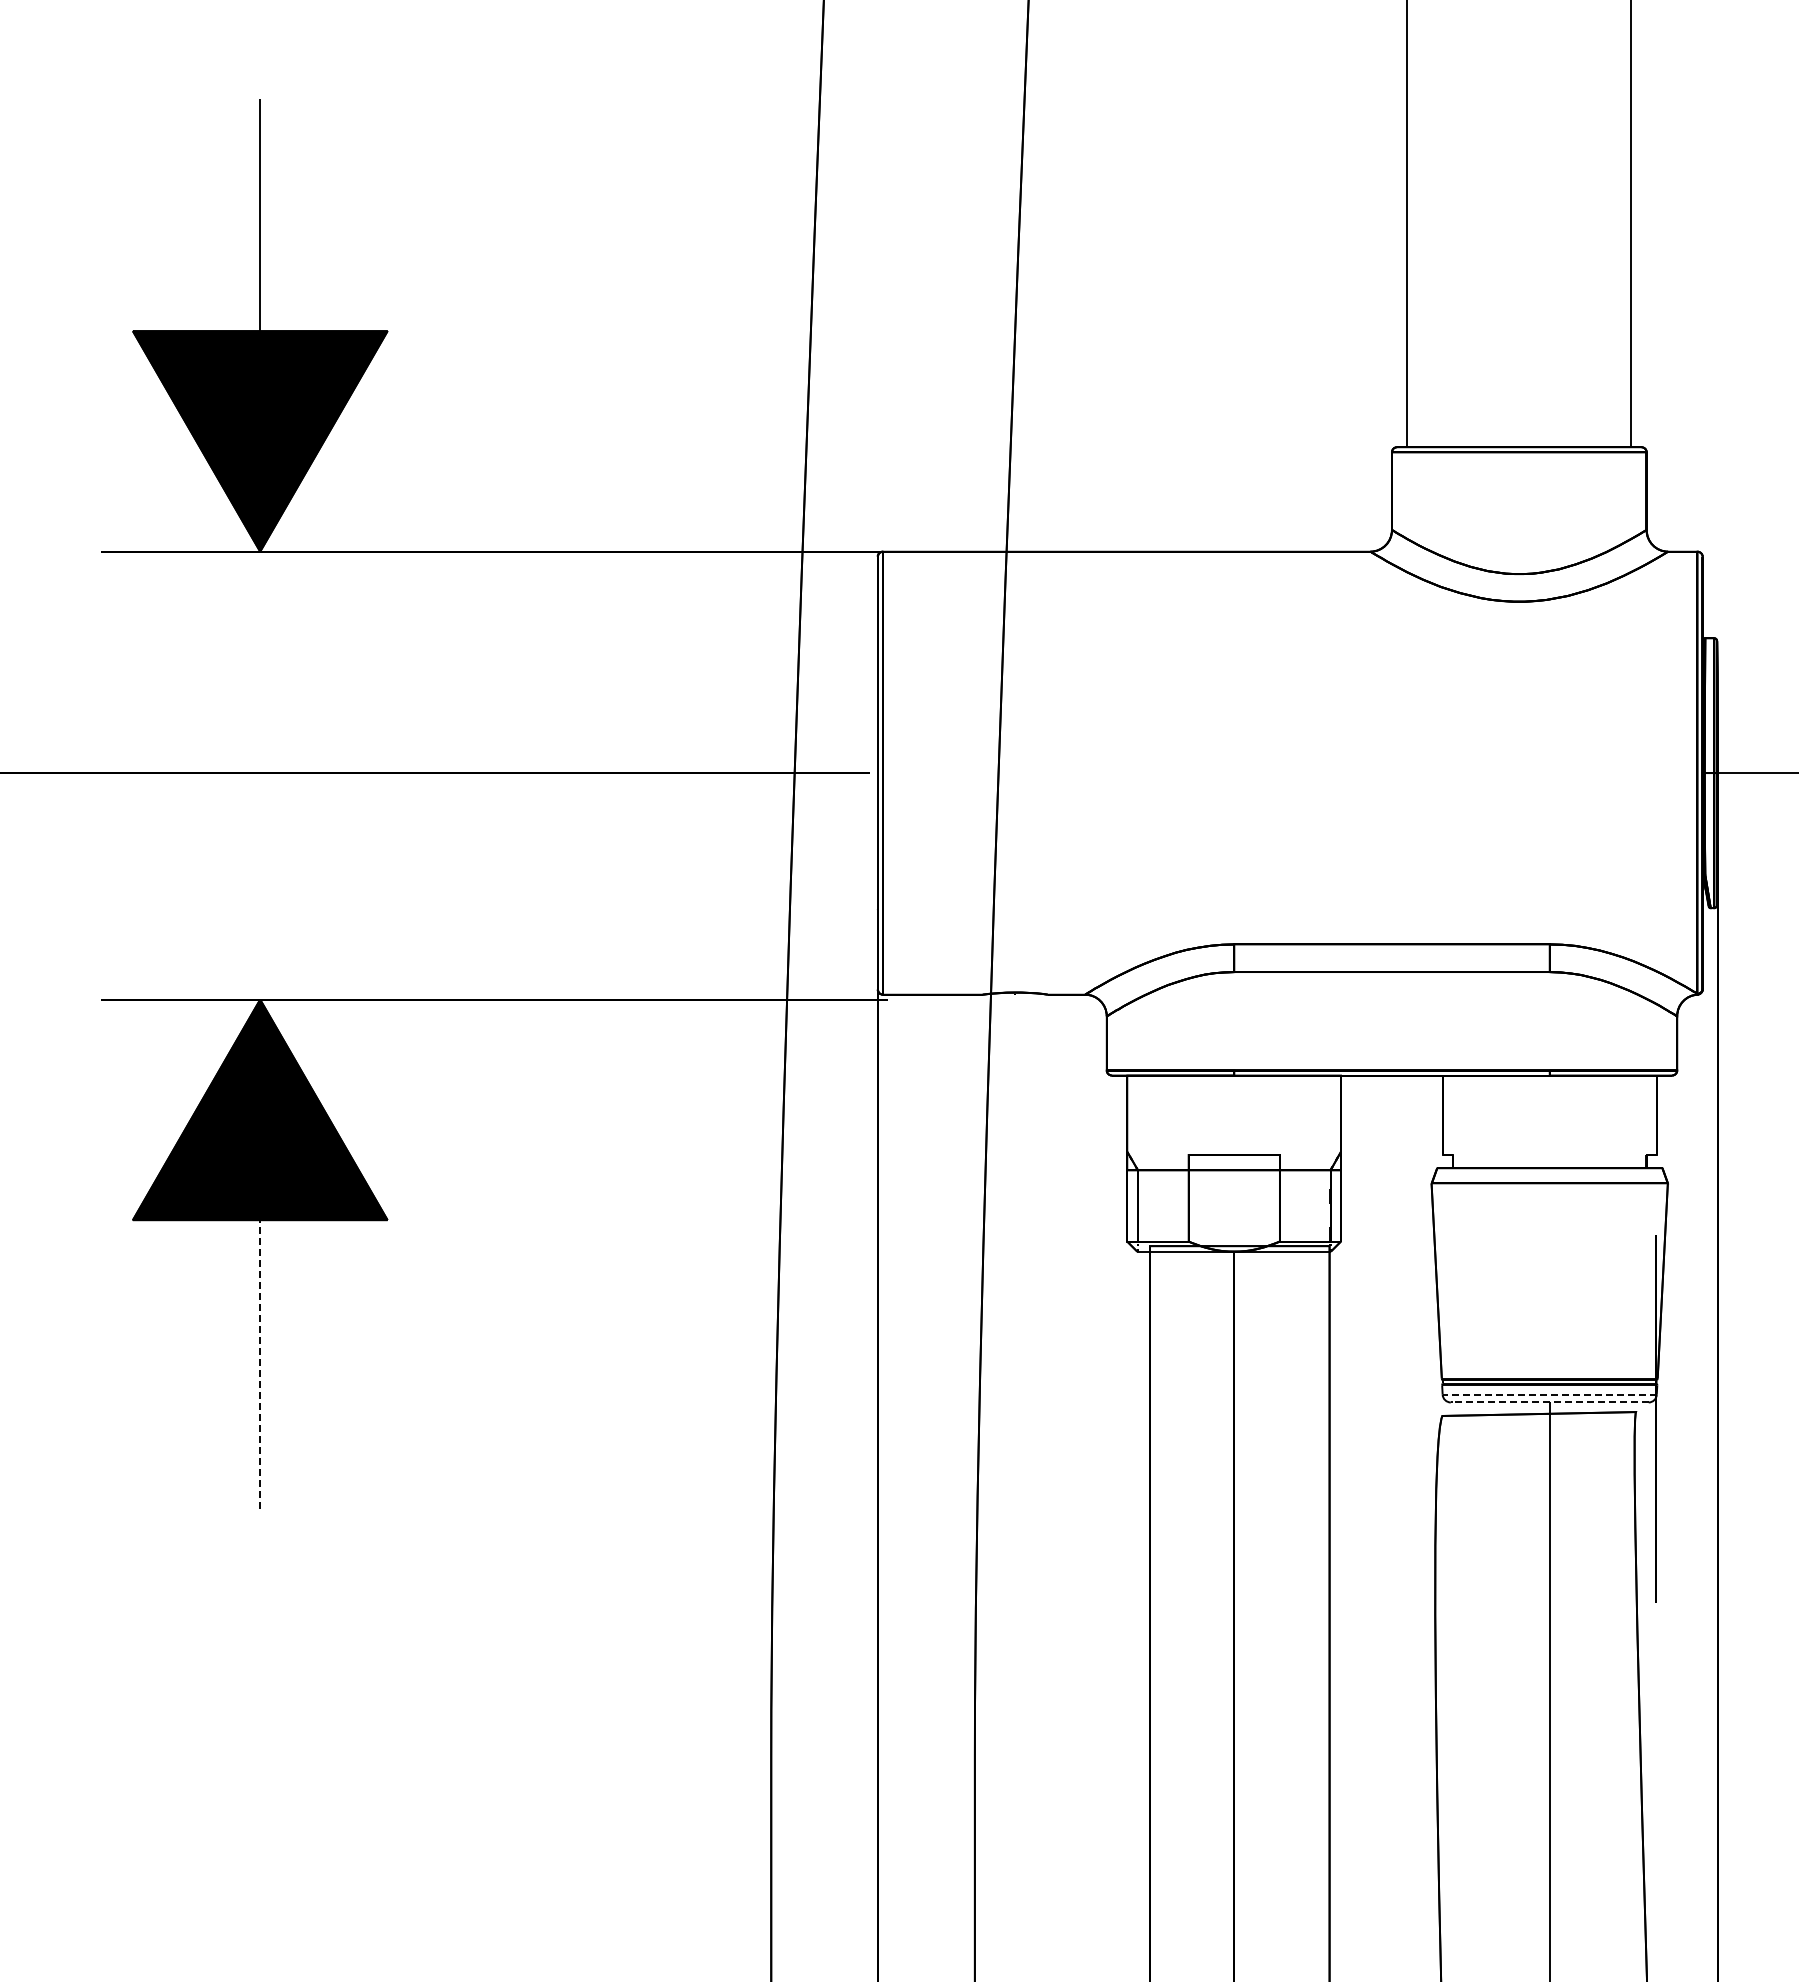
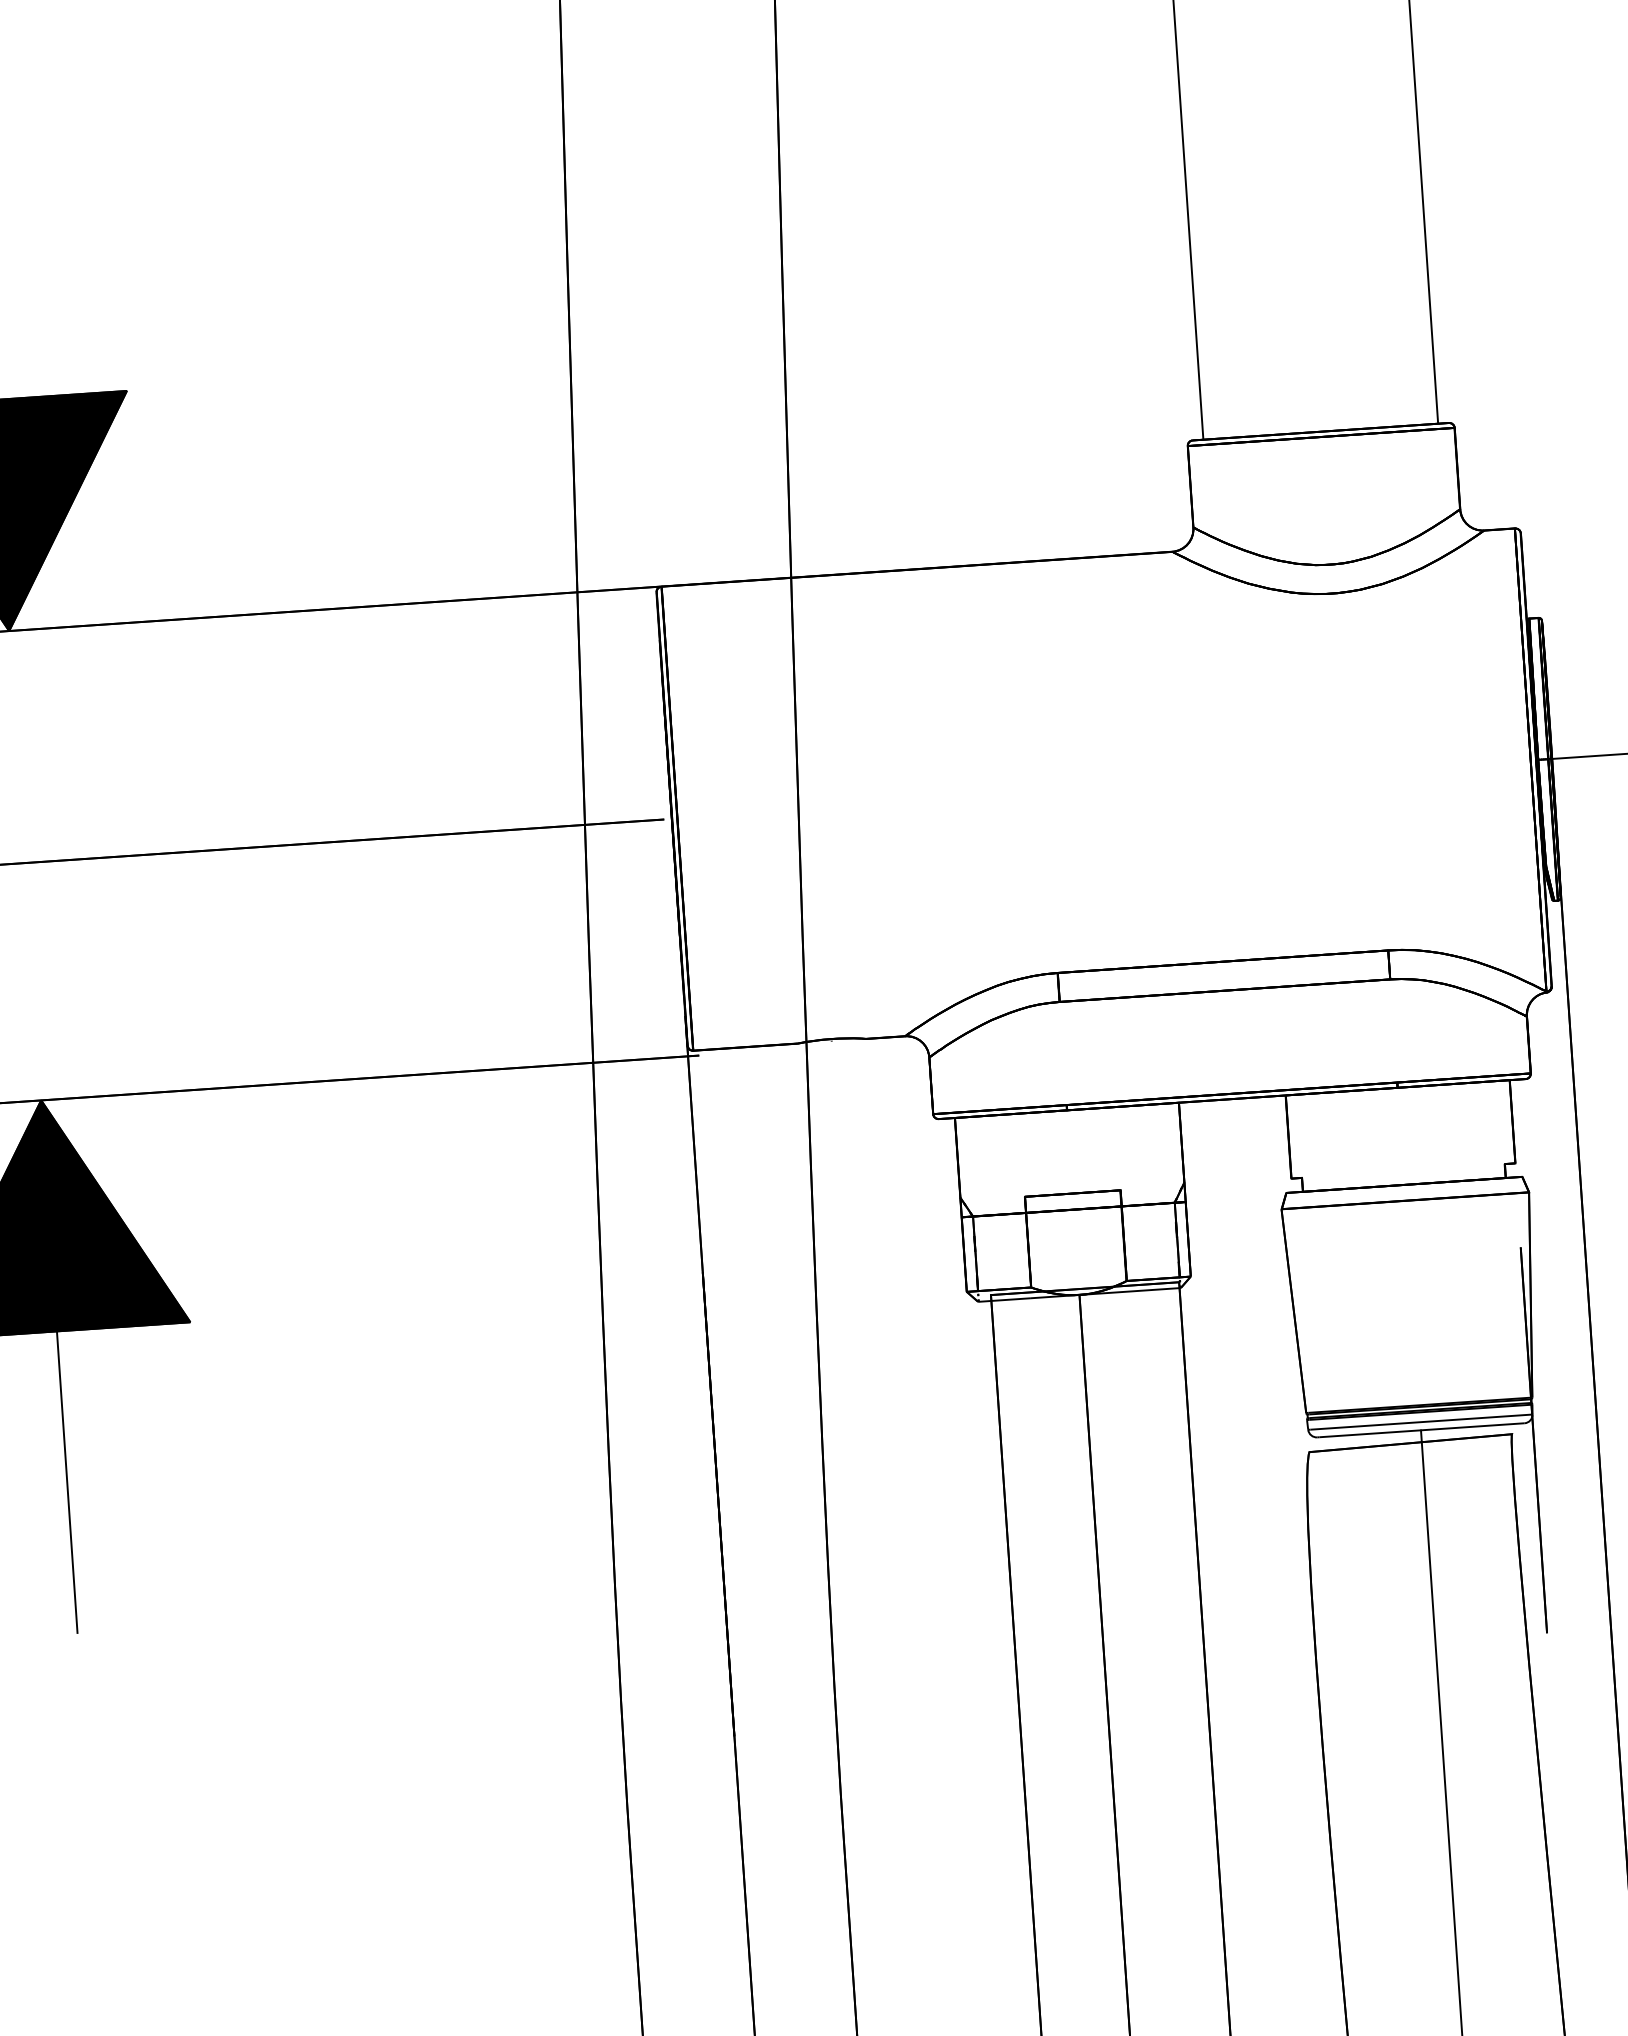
line: (260, 1364) -> (67, 1482), dashed -> solid
line: (1550, 1394) -> (1421, 1421), dashed -> solid
line: (1550, 1402) -> (1421, 1430), dashed -> solid

